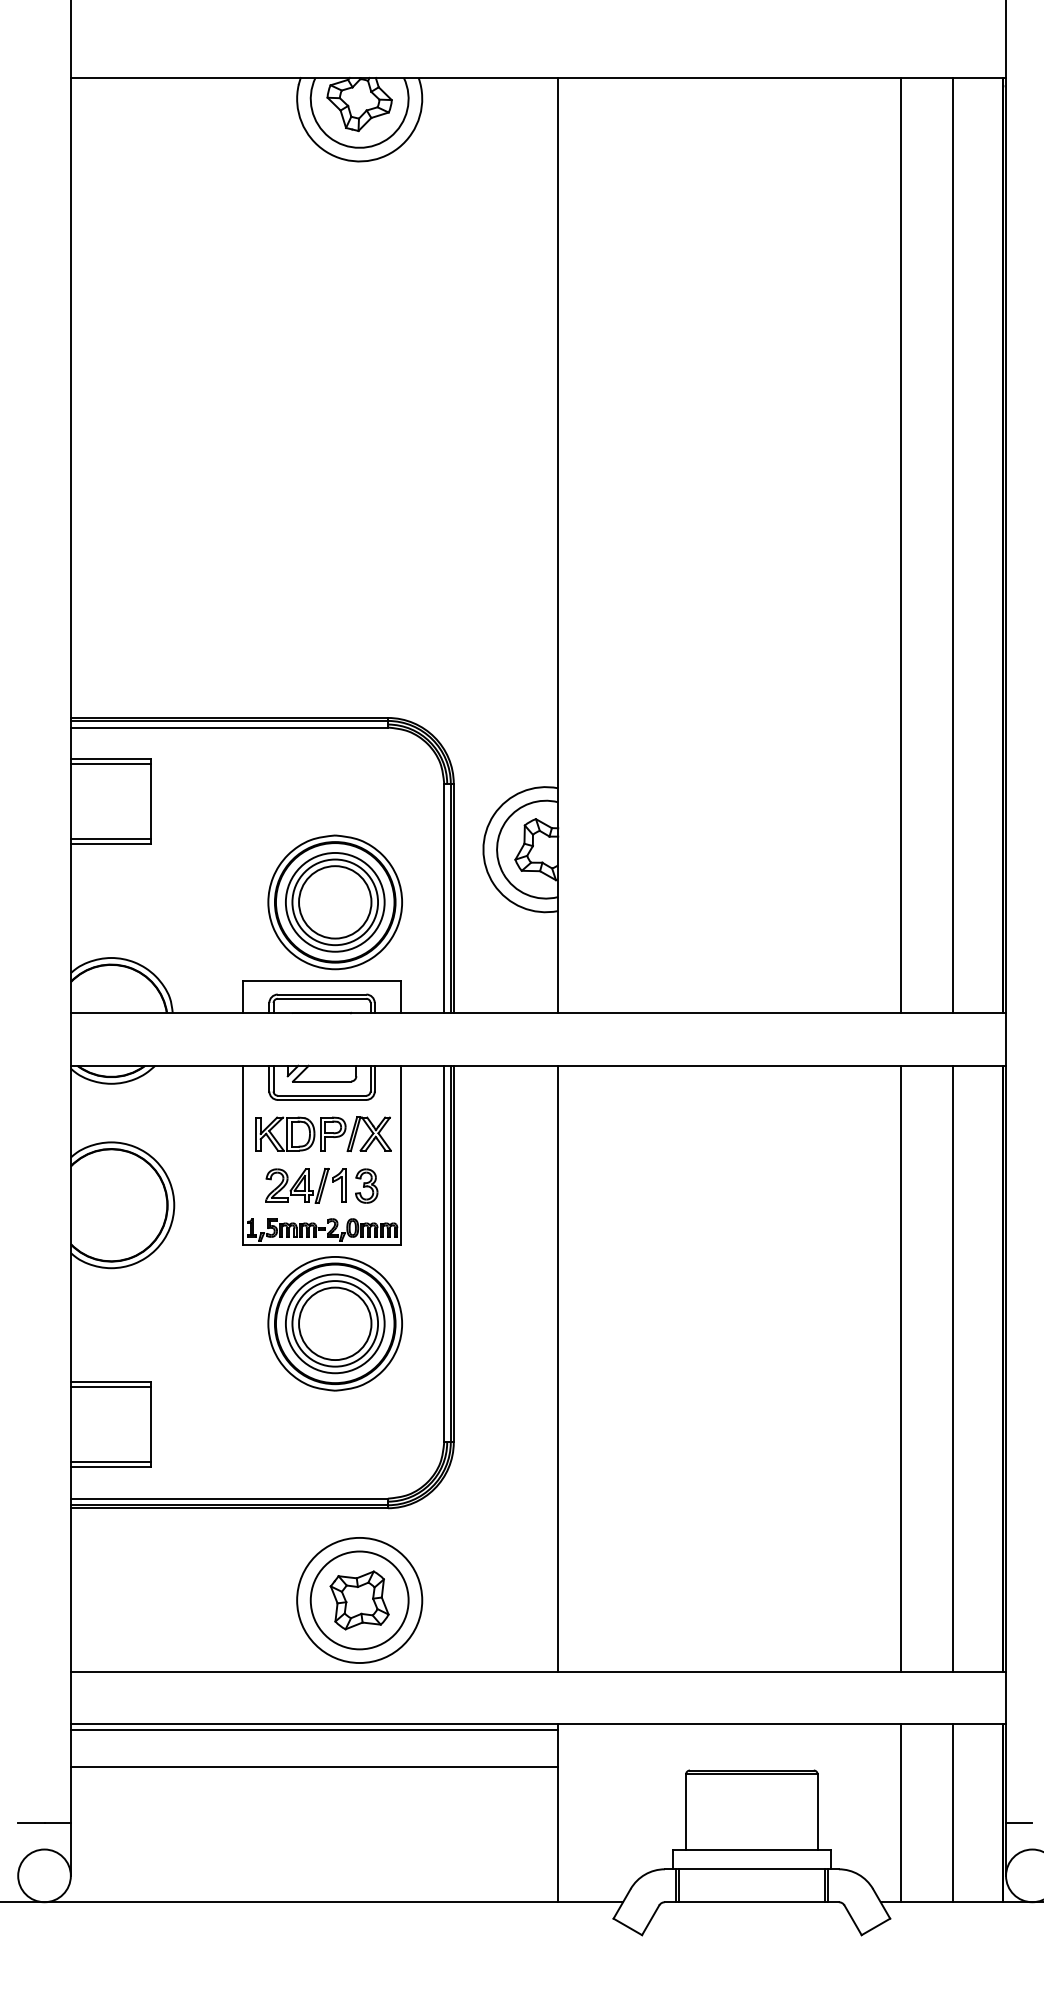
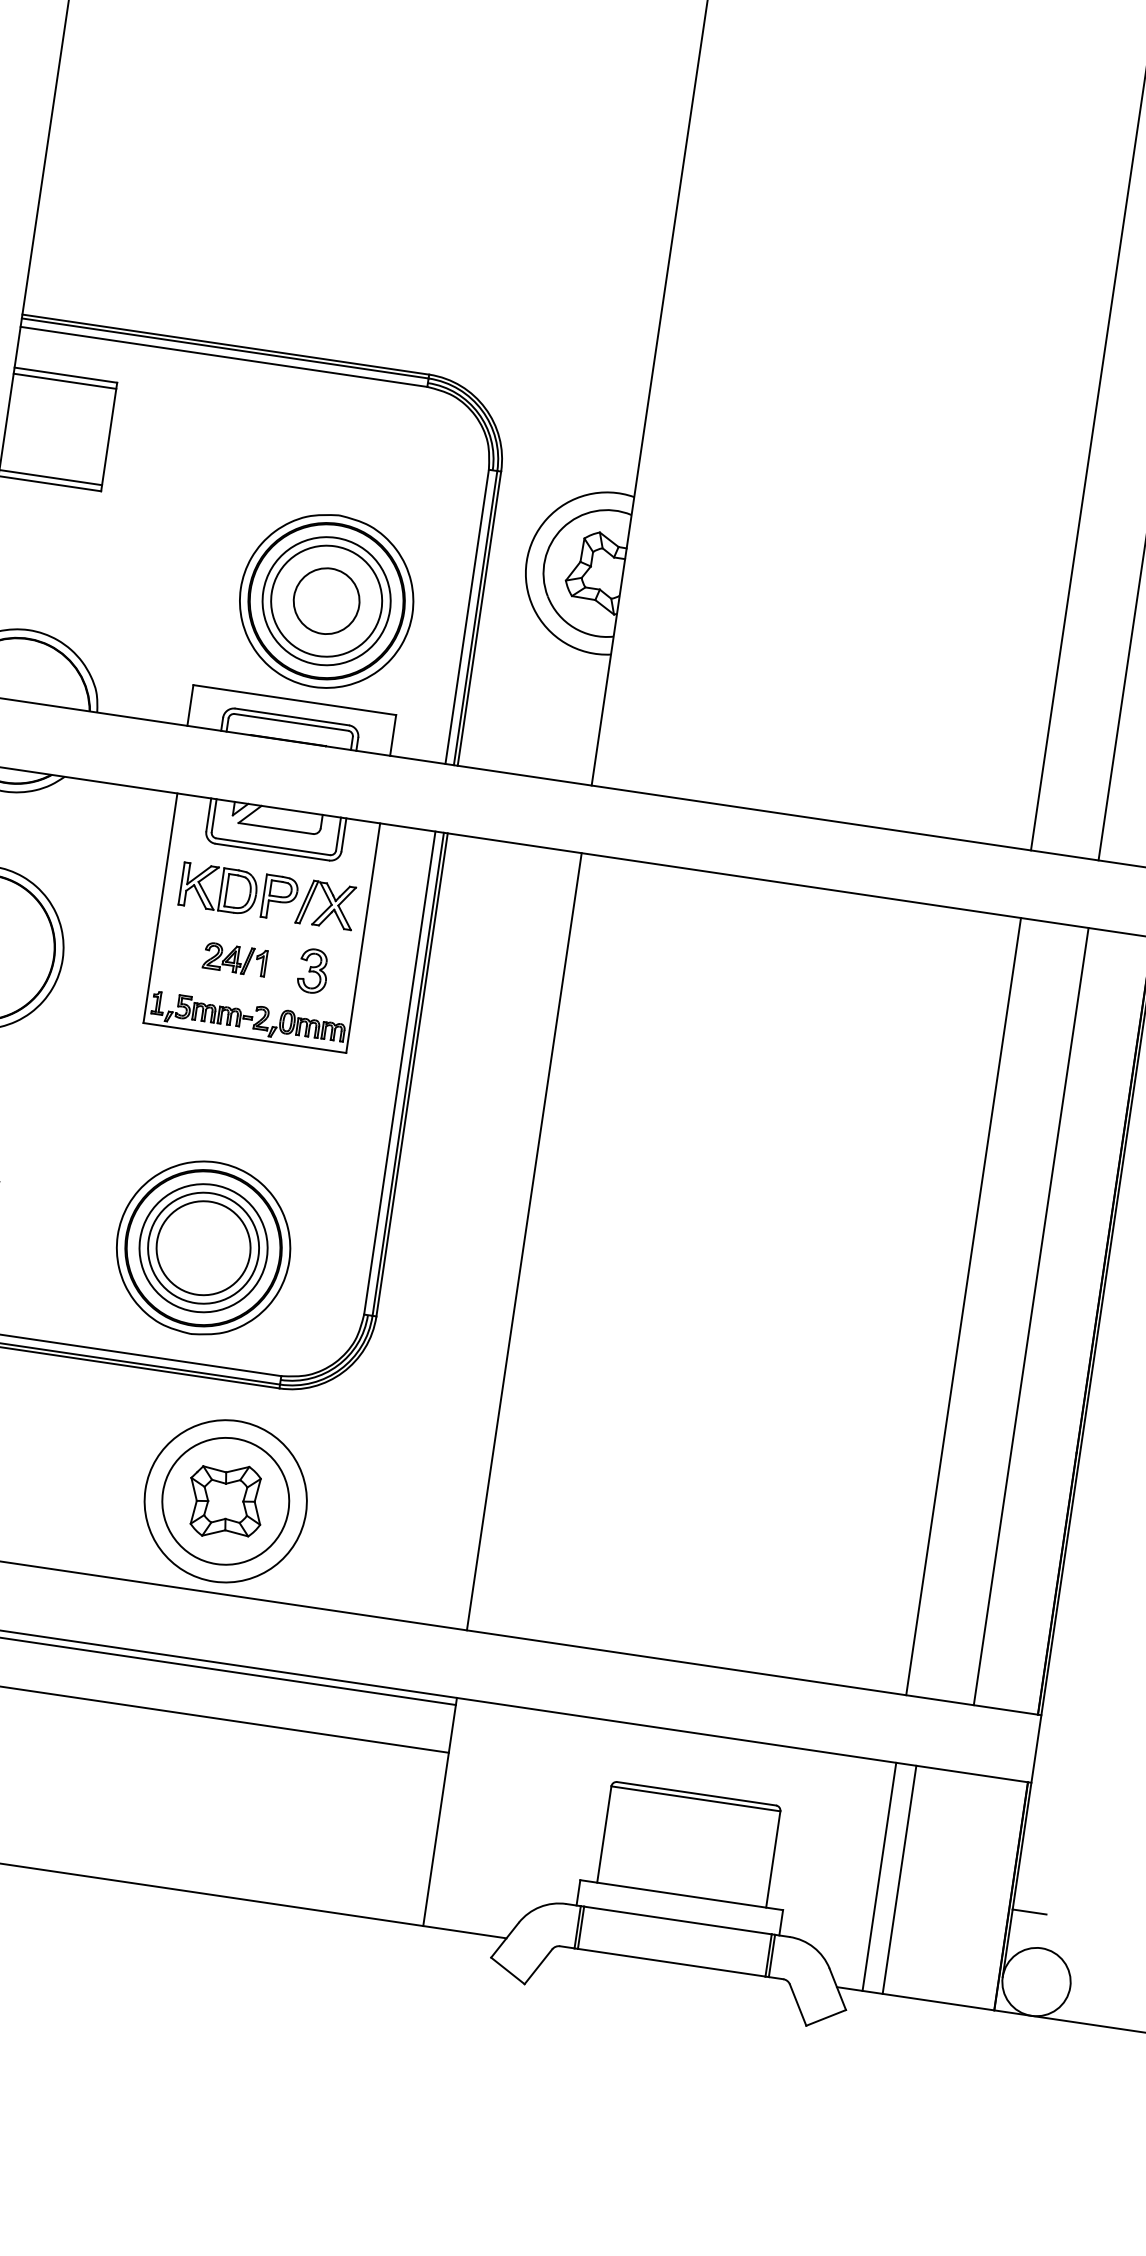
circle: (335, 902) -> (326, 601), size x0.7
part: (305, 1185) -> (234, 958), size x0.6
part: (334, 1323) -> (202, 1247), moved
line: (953, 1813) -> (899, 1880), moved

